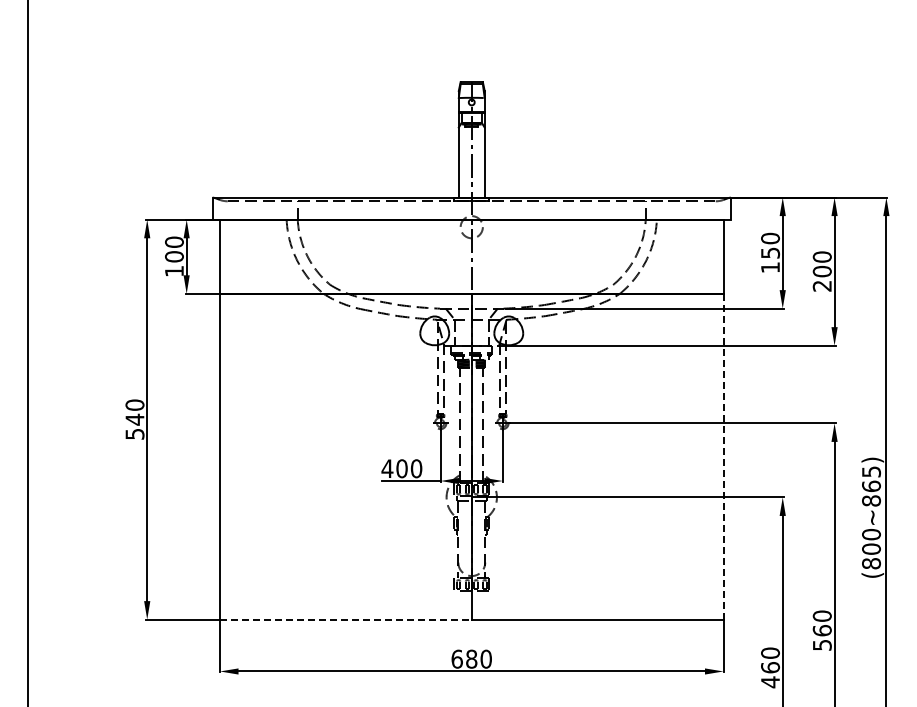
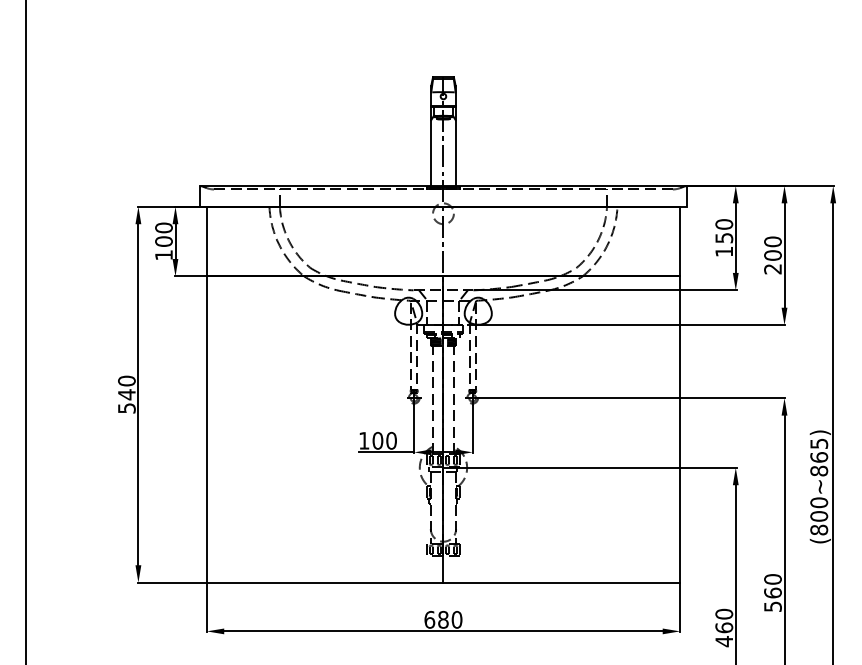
line: (723, 456) -> (680, 429), dashed -> solid
text: (387, 468) -> (364, 440), 400 -> 100
line: (345, 619) -> (324, 582), dashed -> solid

